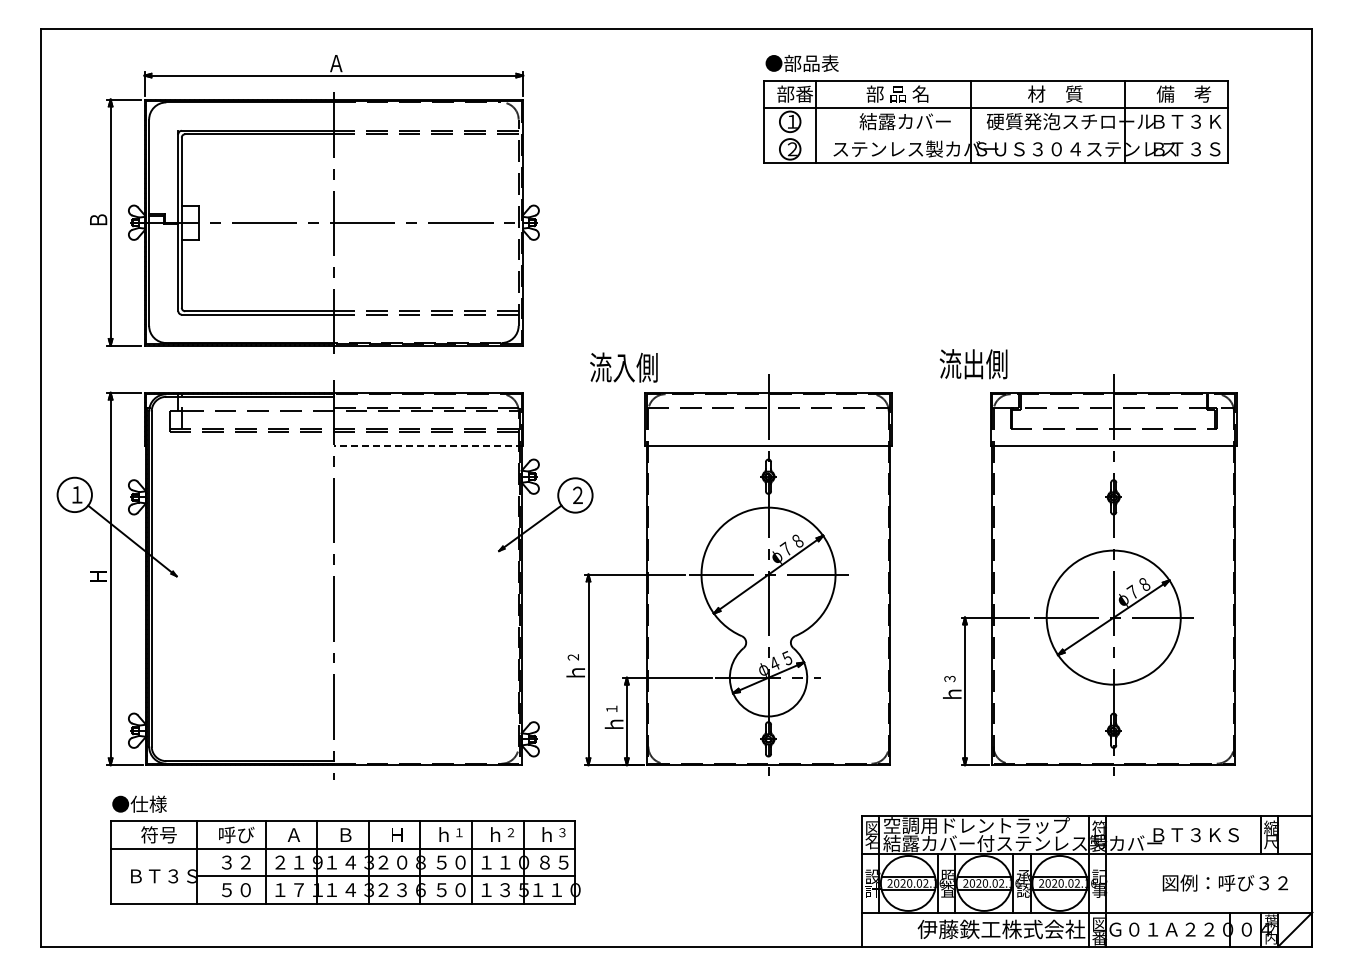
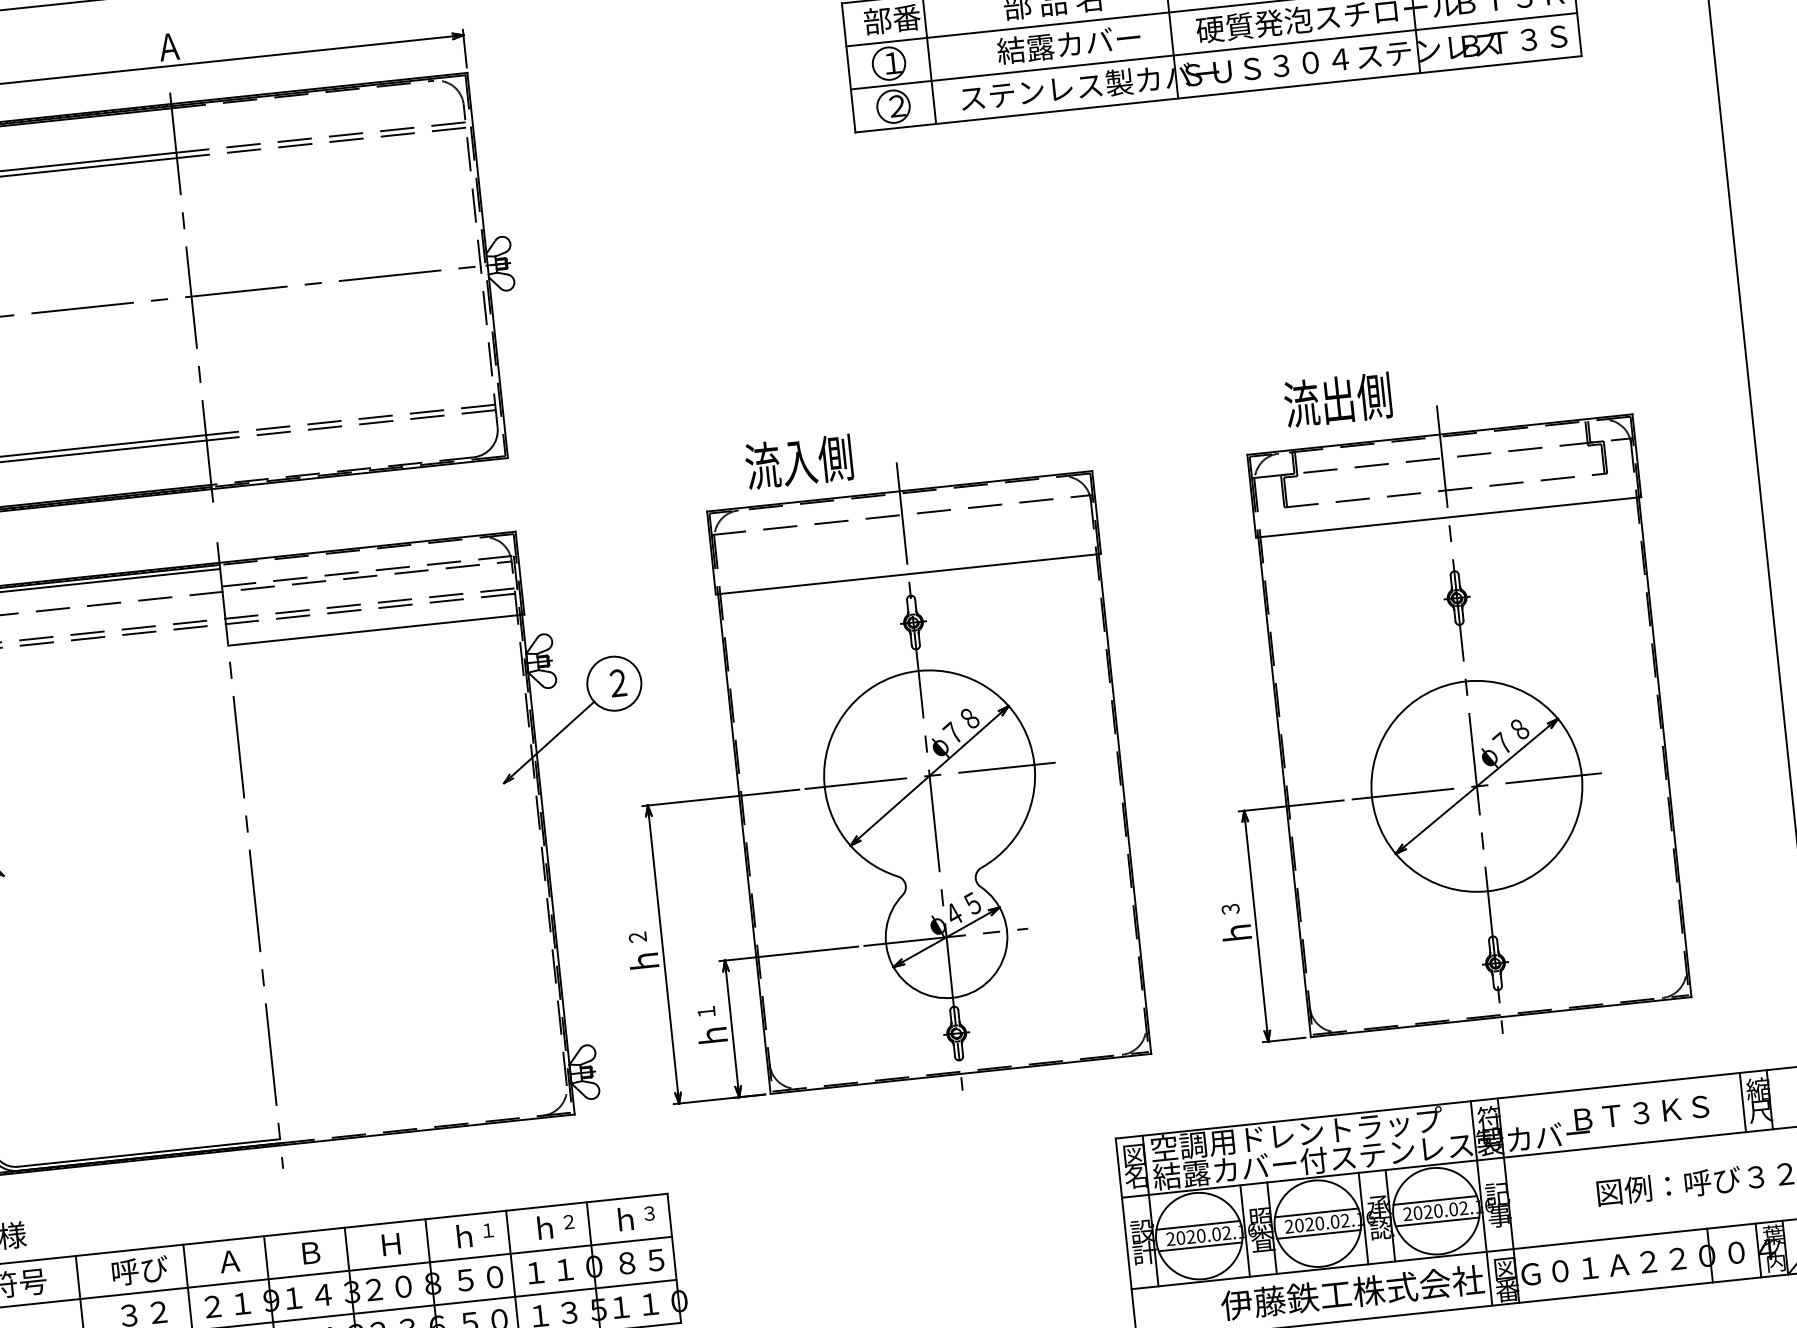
line: (996, 135) -> (1214, 51), added
text: (973, 364) -> (1337, 400), moved
text: (623, 367) -> (798, 461), moved
line: (428, 445) -> (376, 629), dashed -> solid

